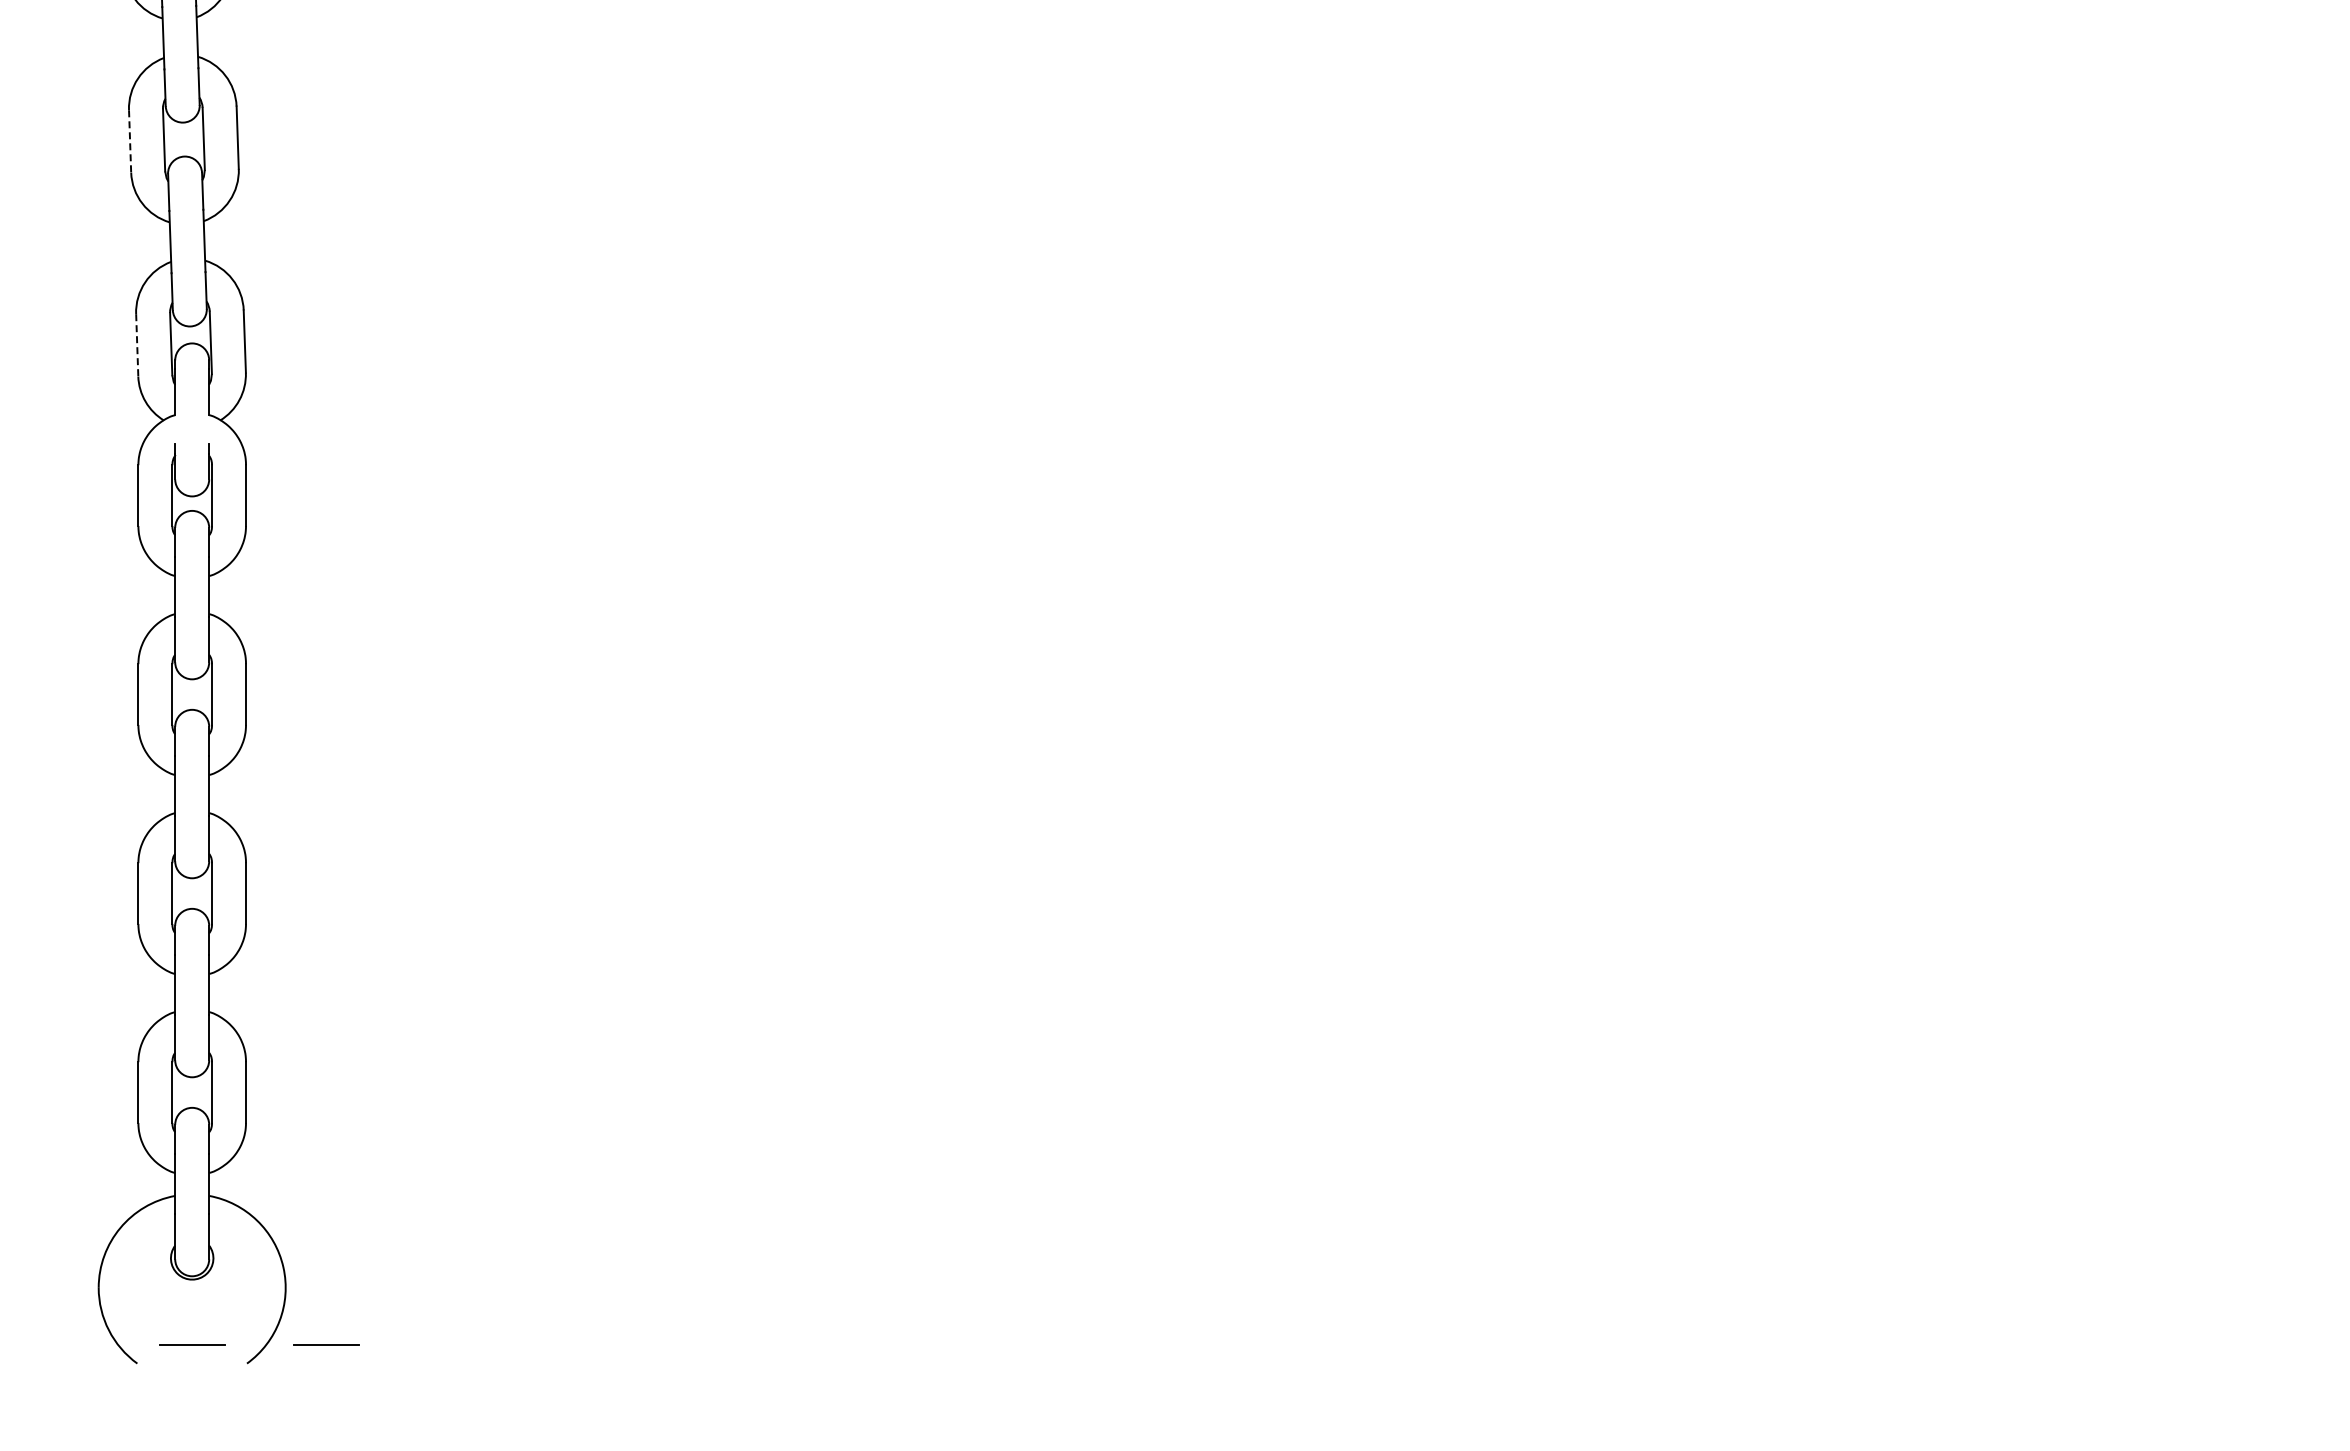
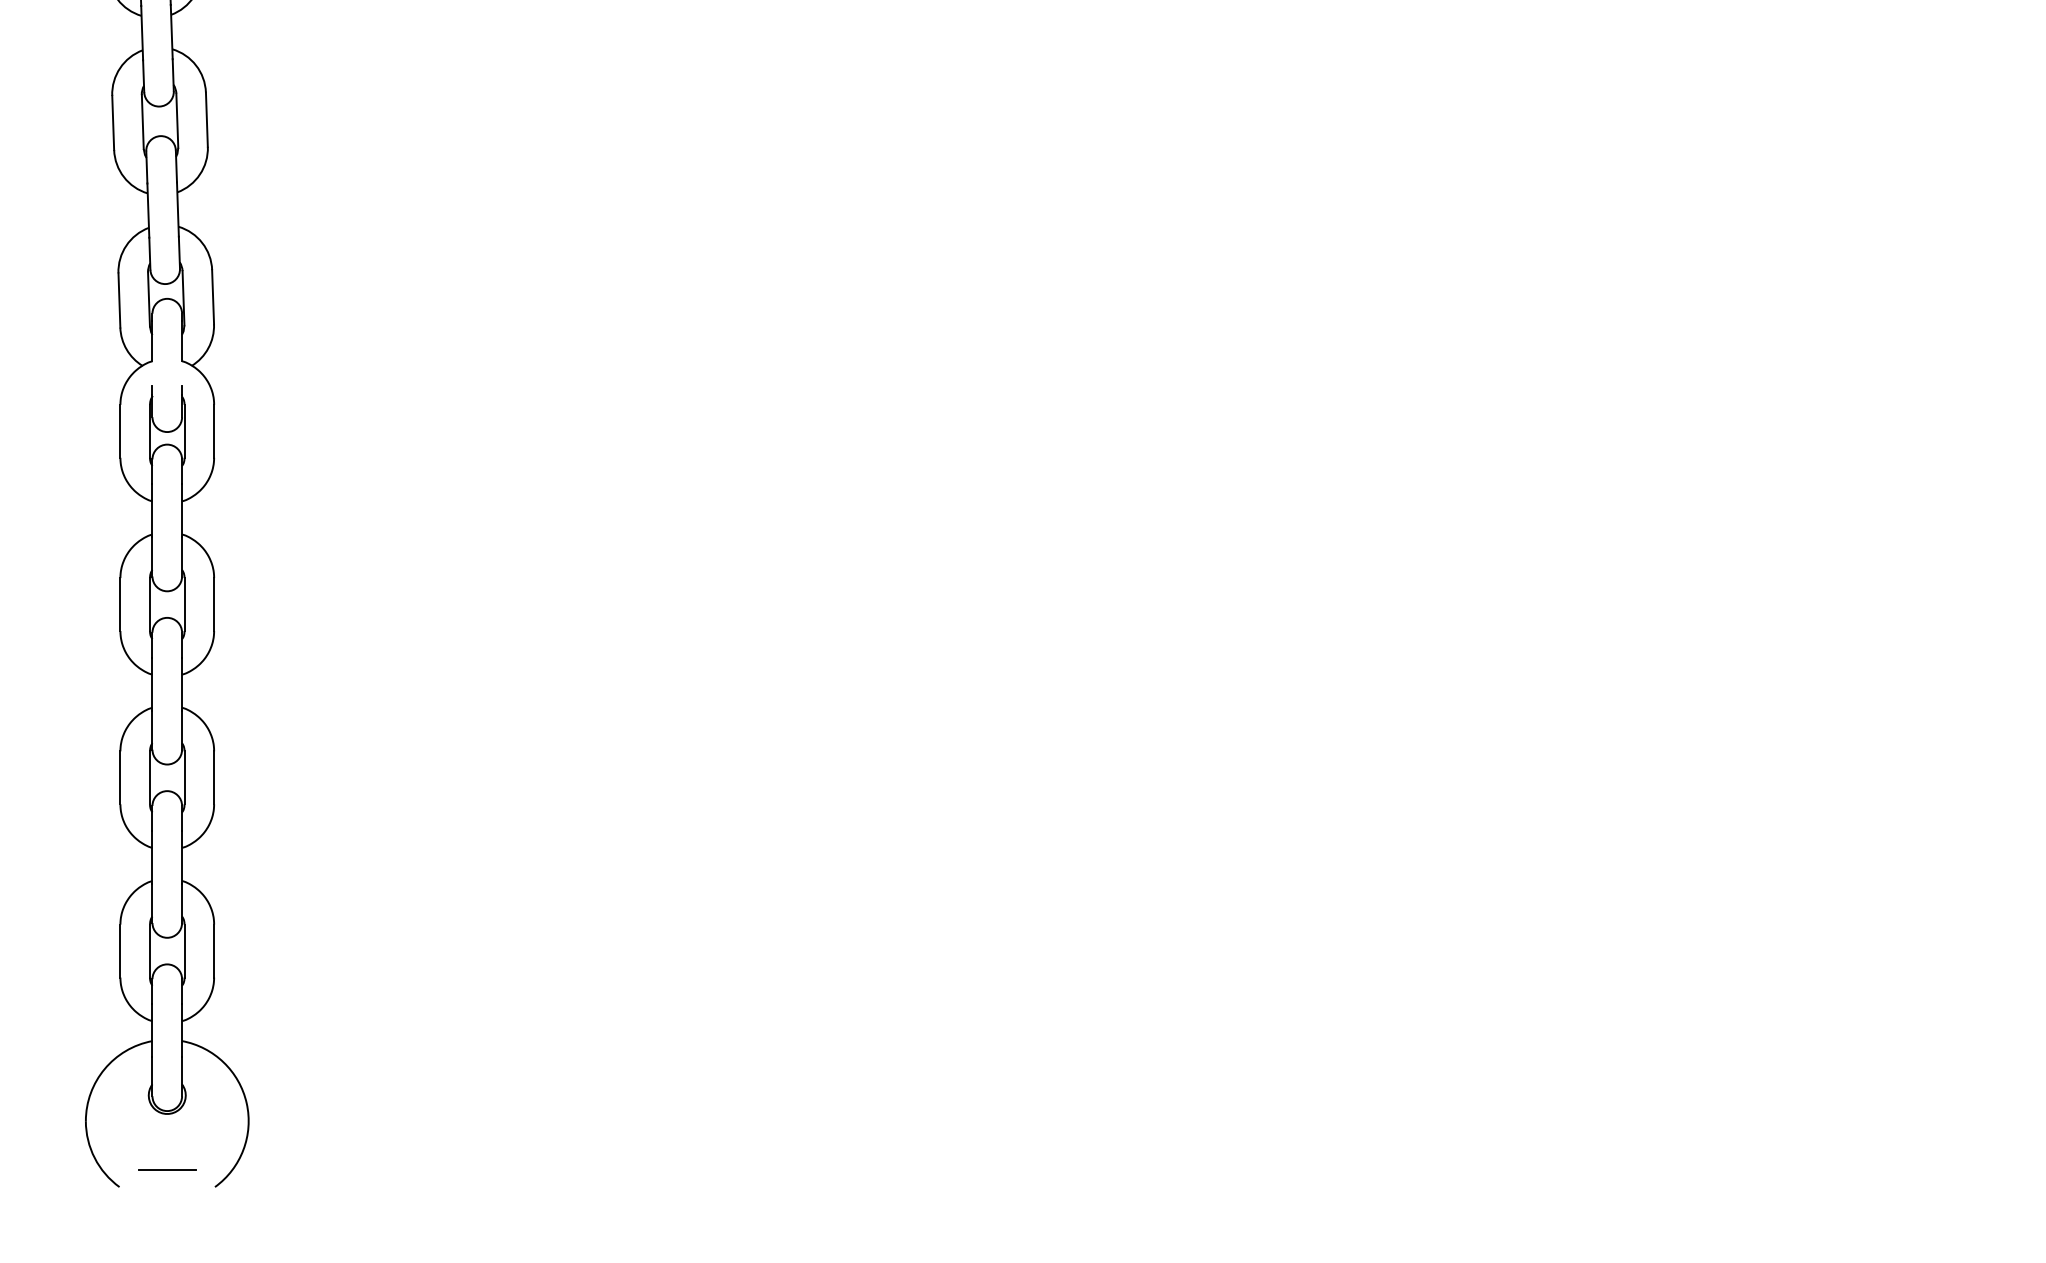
line: (130, 141) -> (113, 123), dashed -> solid
line: (137, 345) -> (119, 300), dashed -> solid
line: (326, 1344) -> (284, 1170), removed

